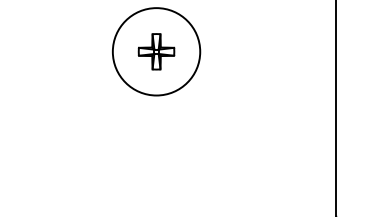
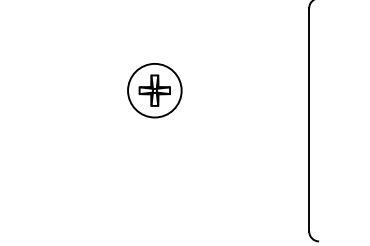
circle: (156, 51) -> (154, 90), size x0.71

